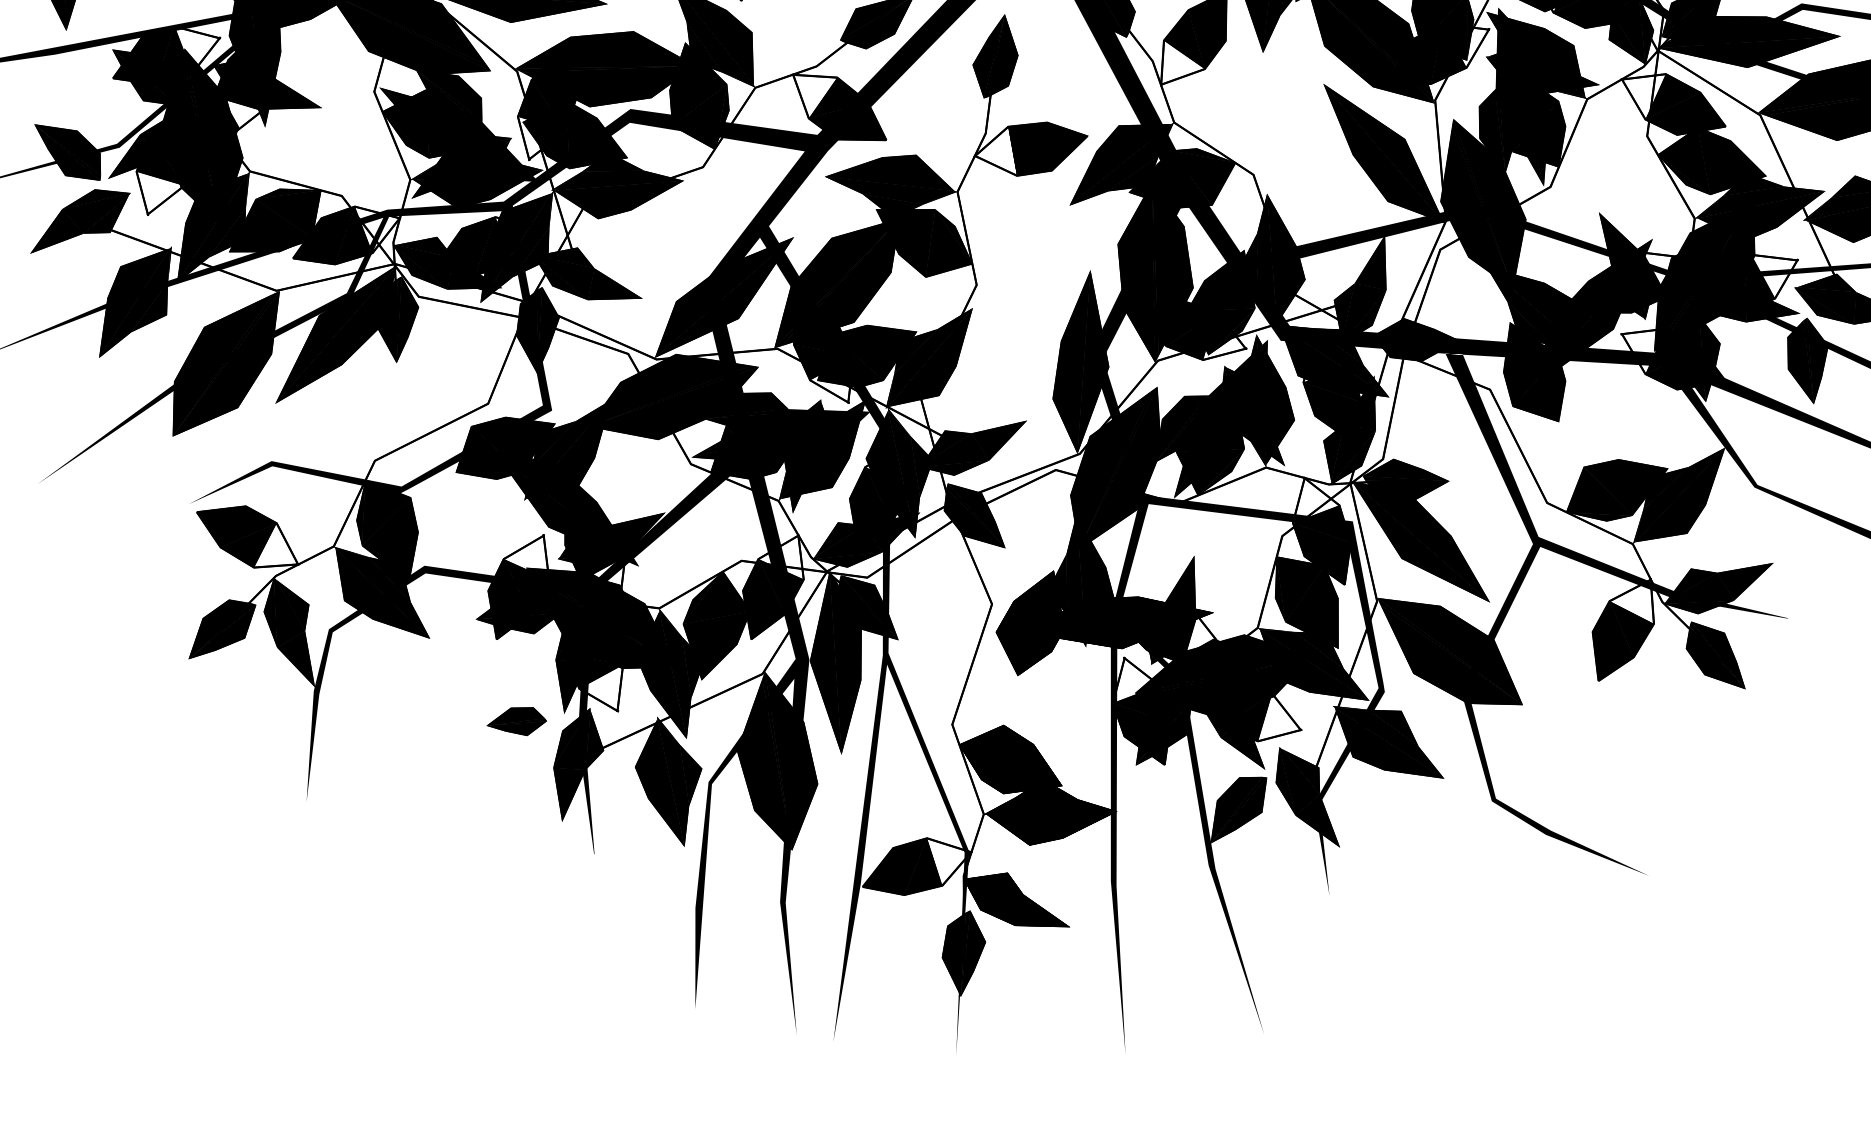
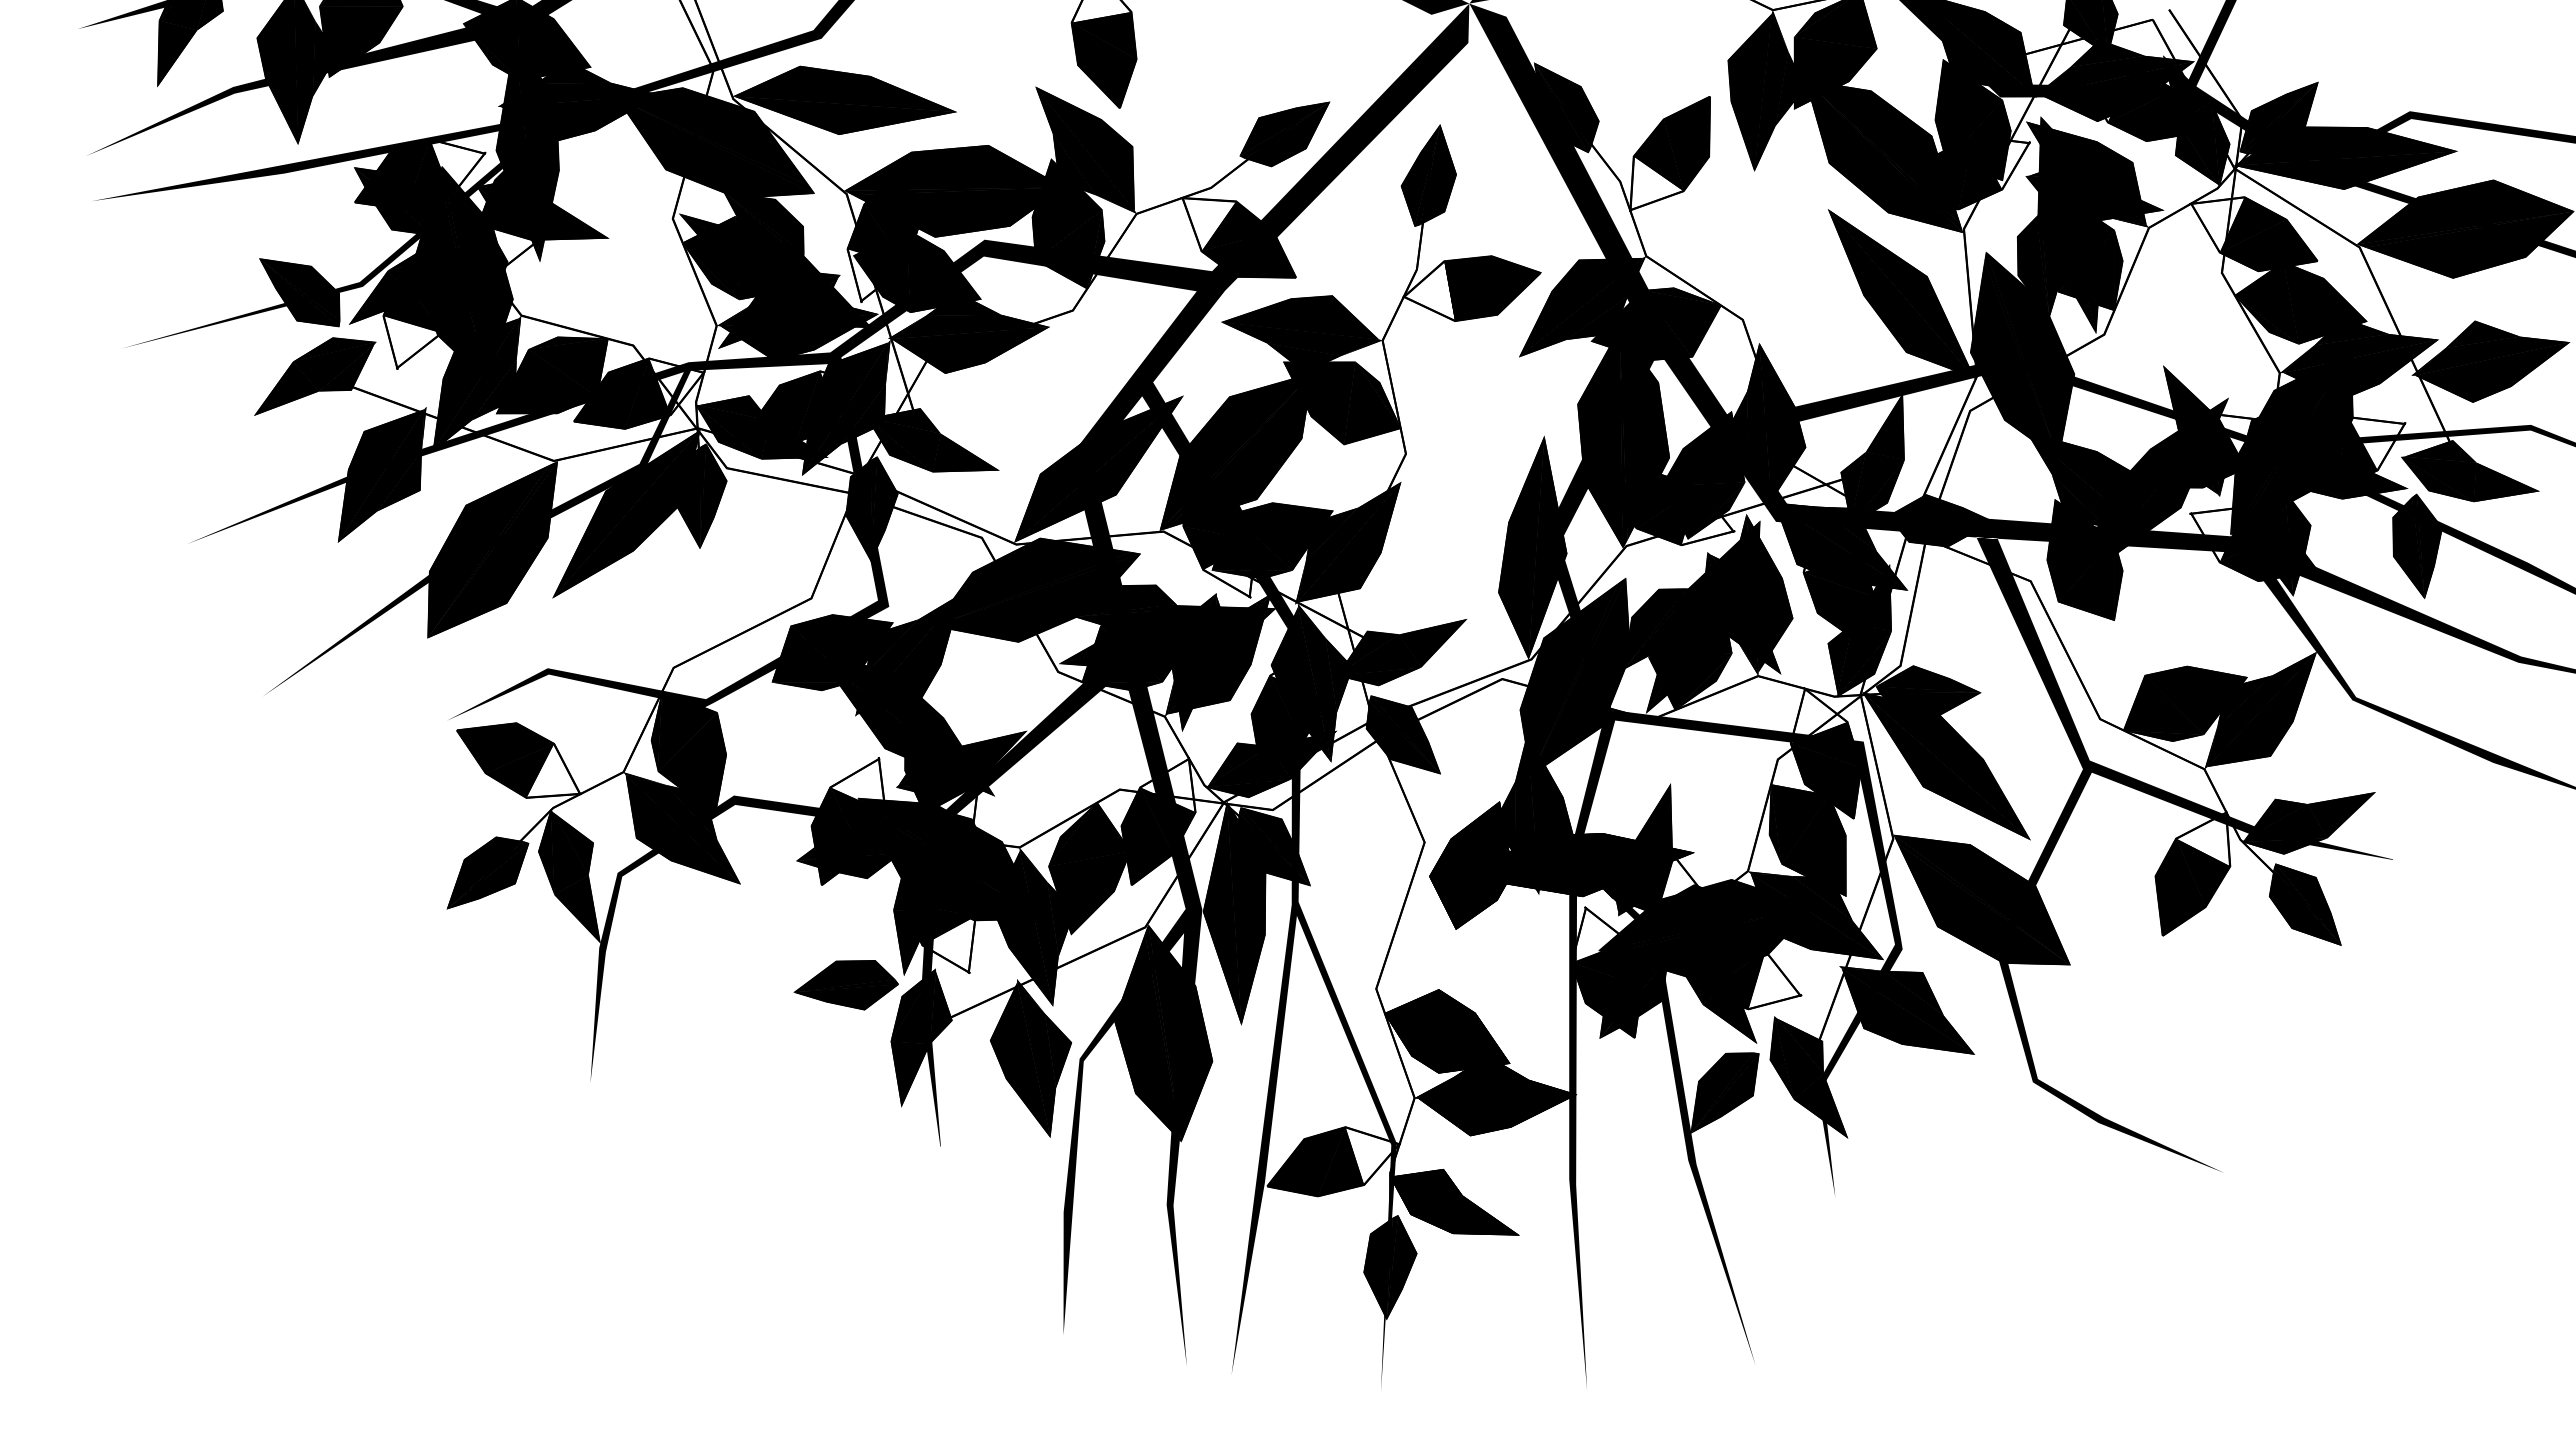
part: (516, 721) -> (845, 985), size x1.43

